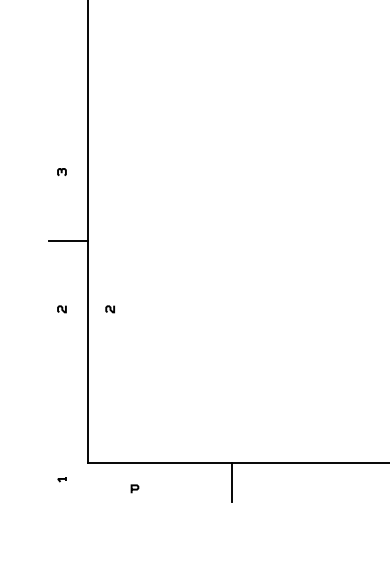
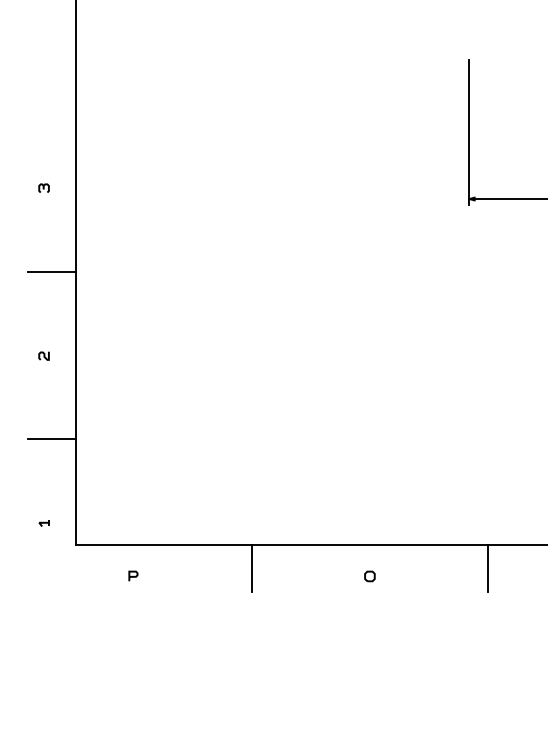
curve: (109, 308) -> (102, 355), removed
line: (68, 377) -> (52, 439), added
part: (61, 479) -> (43, 523), moved
part: (327, 489) -> (369, 576), added

